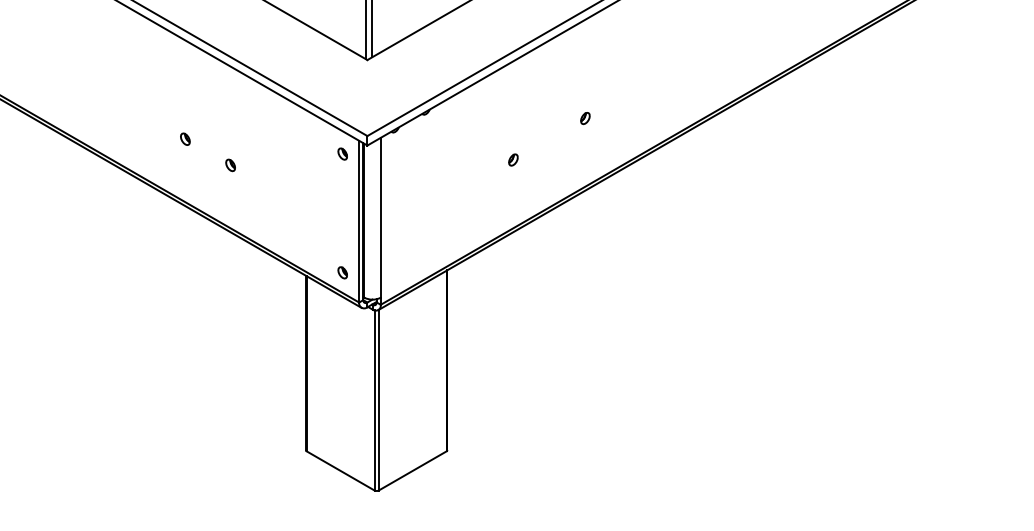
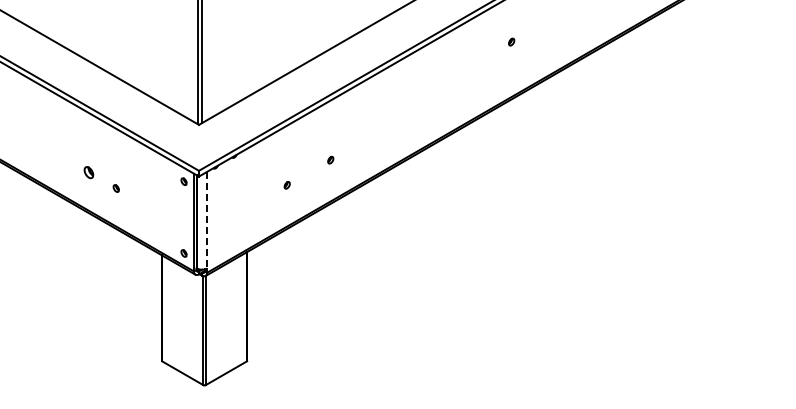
part: (184, 138) -> (88, 172), size x1.6
line: (381, 218) -> (207, 220), solid -> dashed

